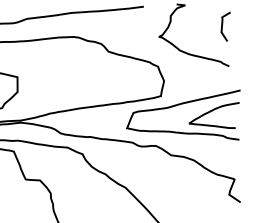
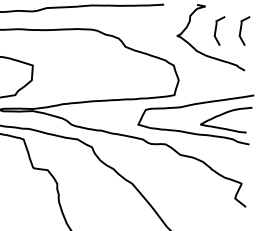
curve: (197, 28) -> (216, 30), added

